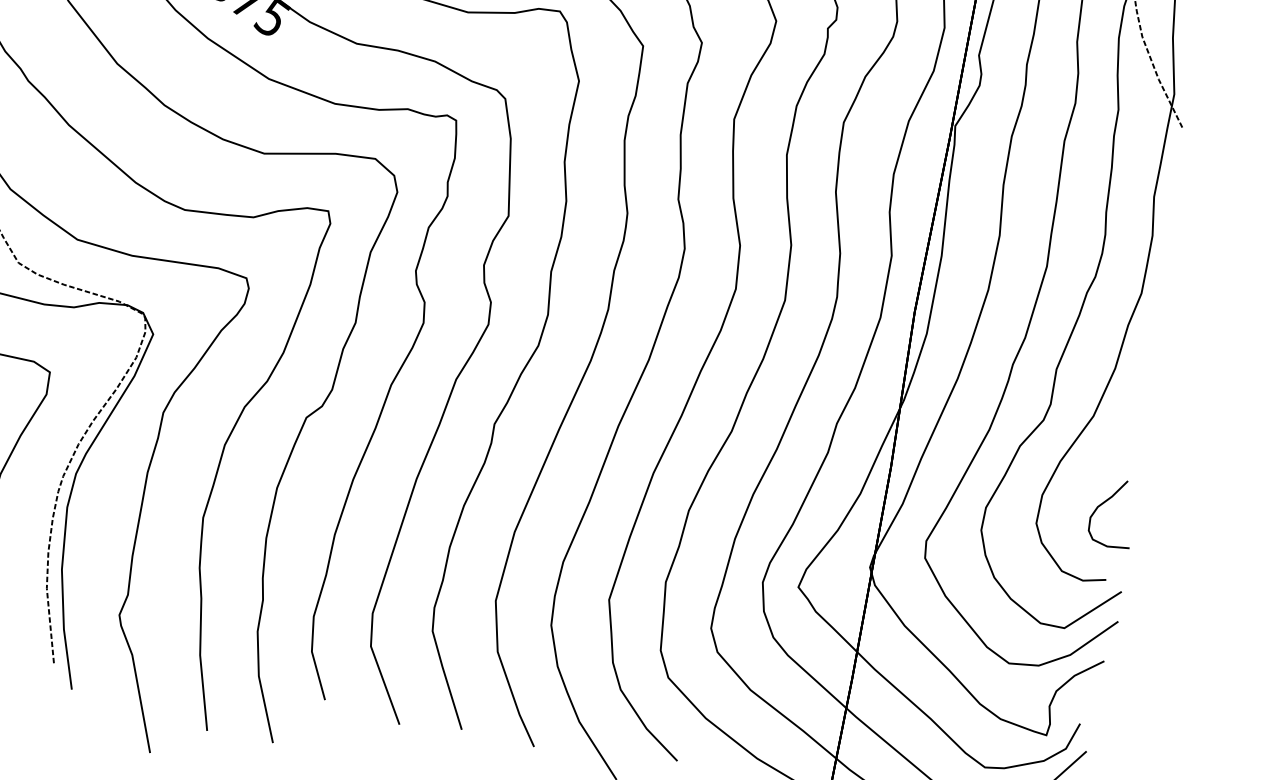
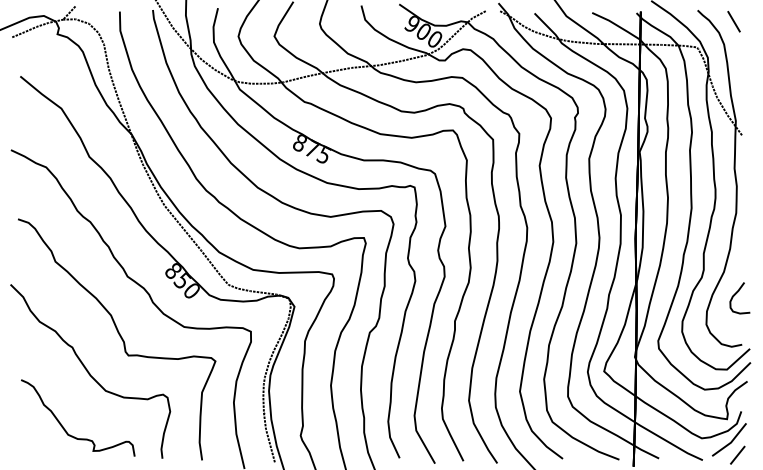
curve: (1106, 503) -> (736, 294), moved

